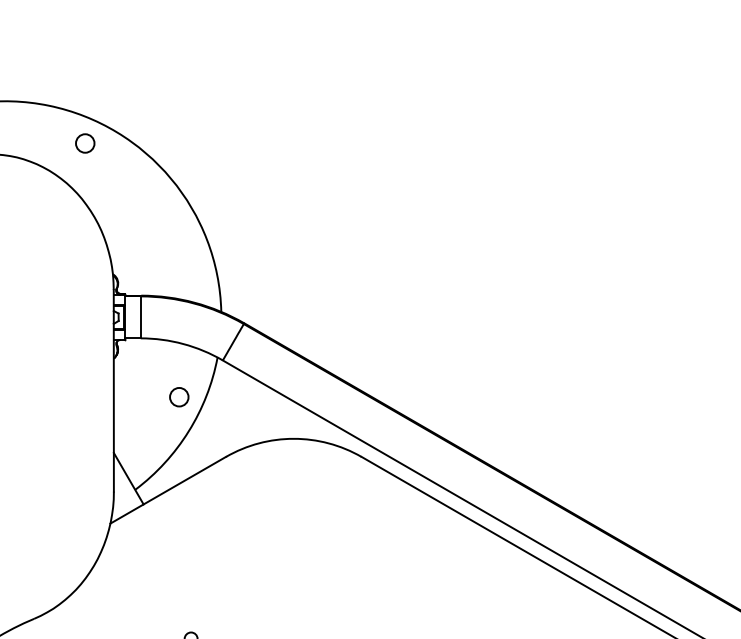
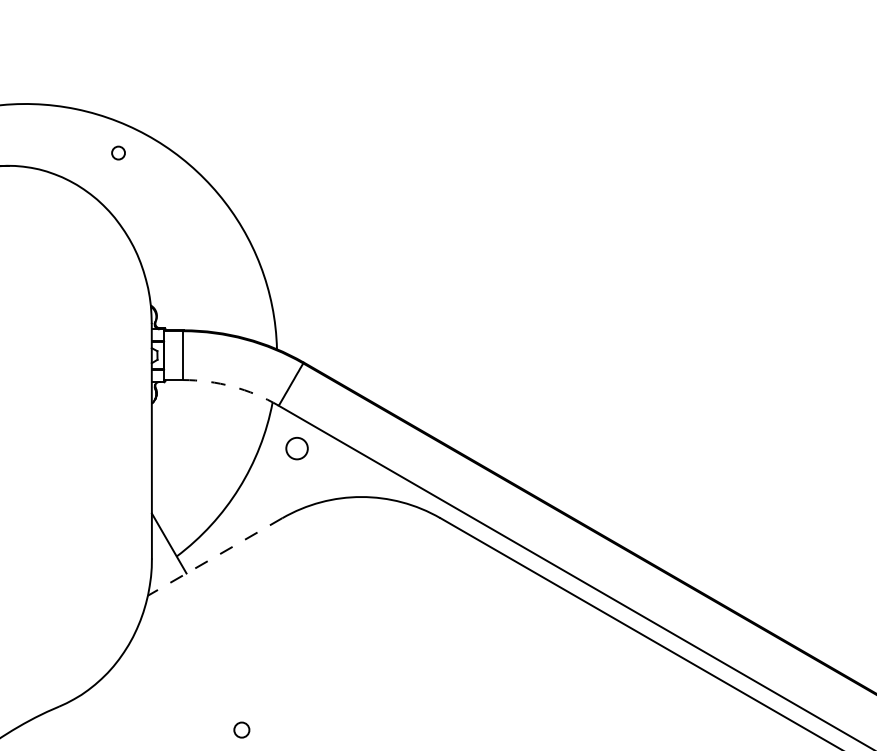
circle: (85, 142) -> (118, 152), size x0.6
arc: (183, 343) -> (232, 386), solid -> dashed
circle: (178, 397) -> (296, 448), moved
line: (168, 489) -> (215, 556), solid -> dashed

